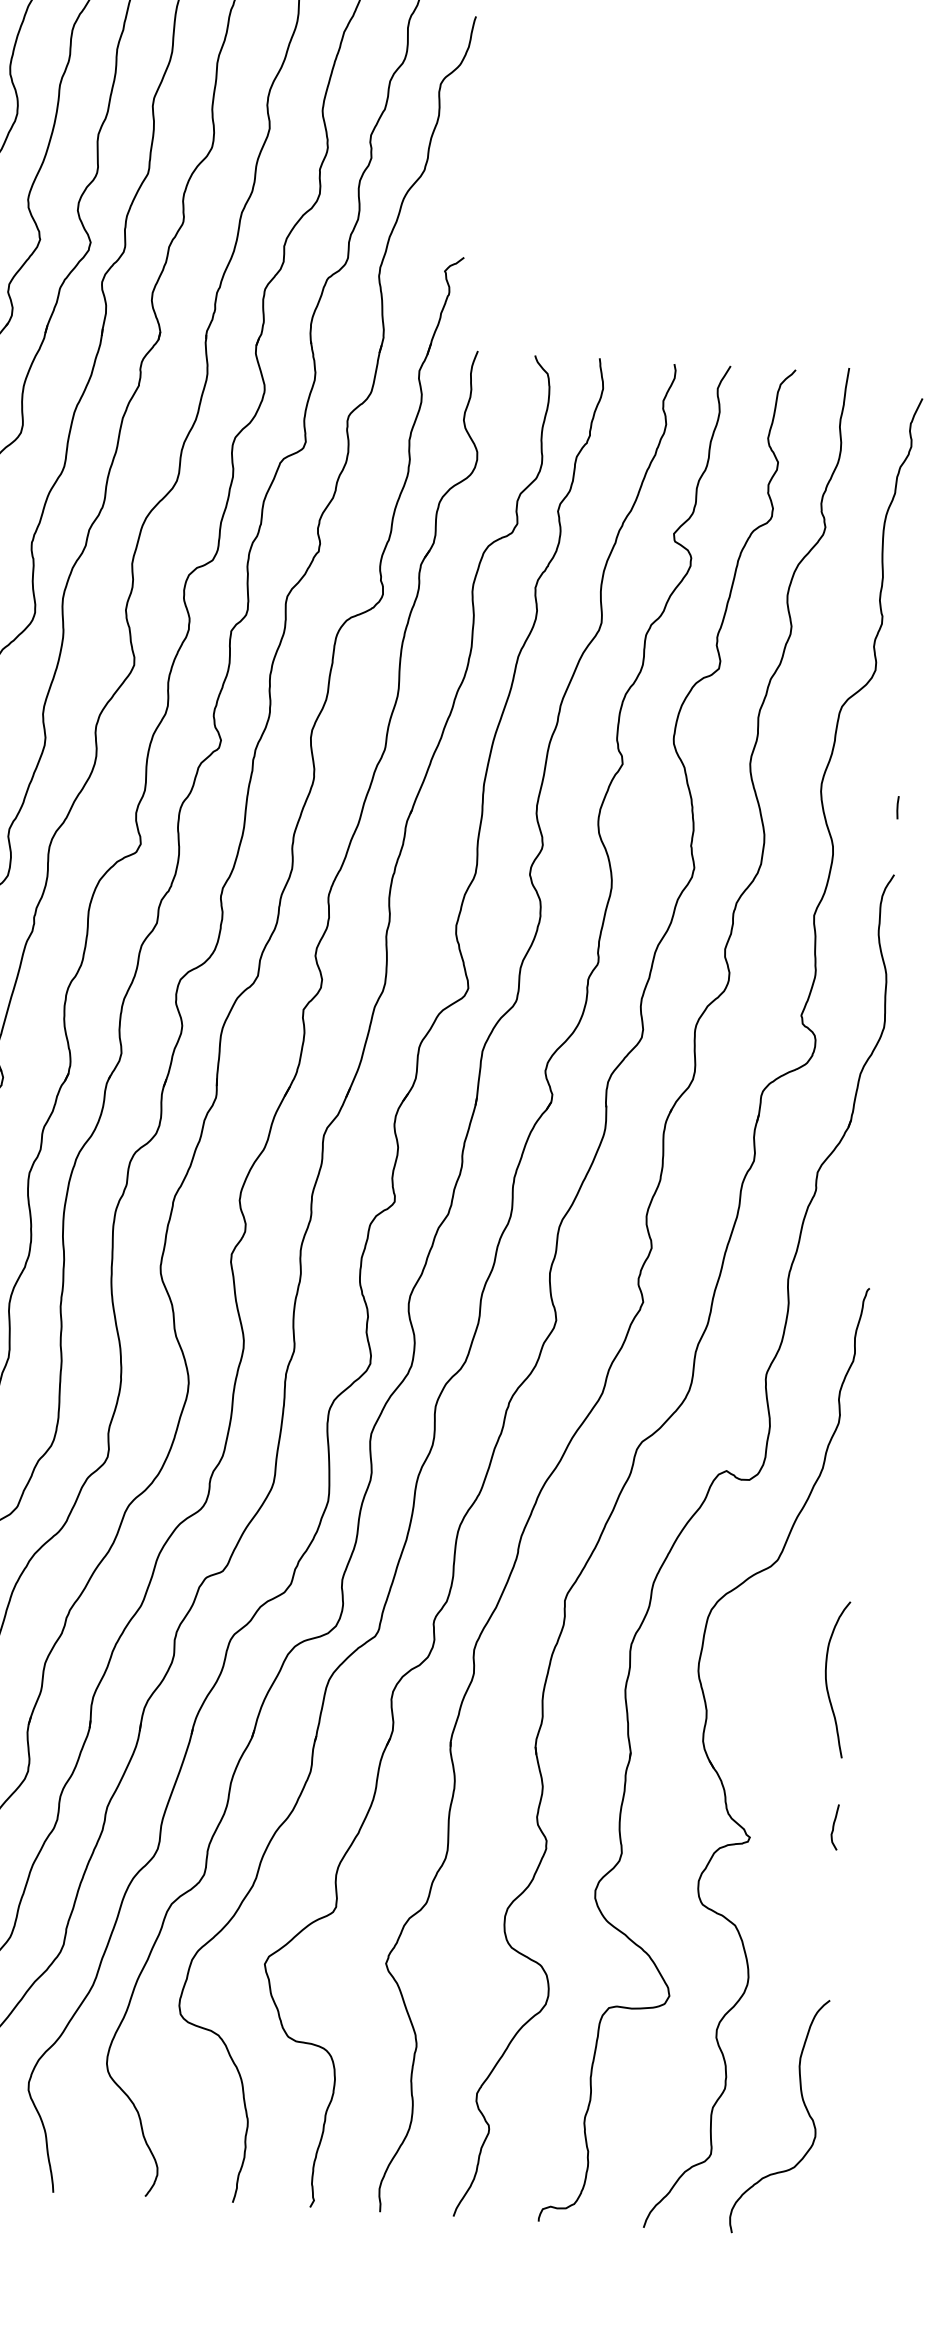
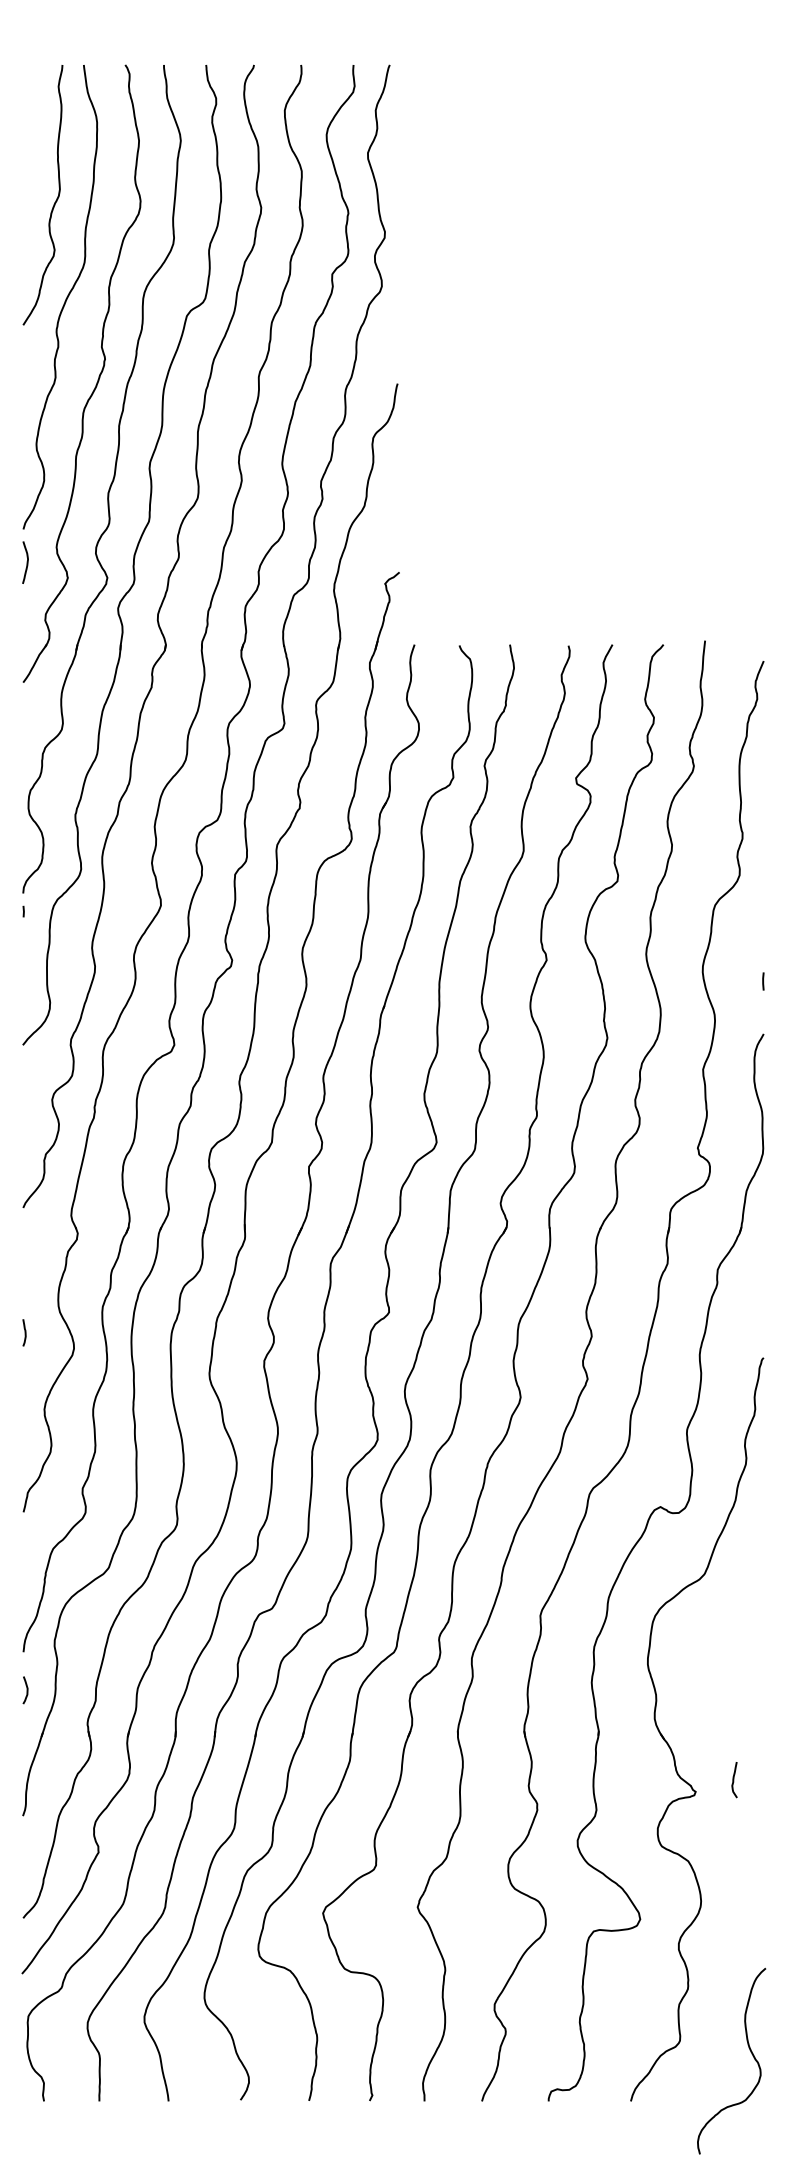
curve: (826, 1678) -> (748, 1664), removed
curve: (834, 1827) -> (734, 1780), moved
curve: (802, 2104) -> (749, 2050), moved

